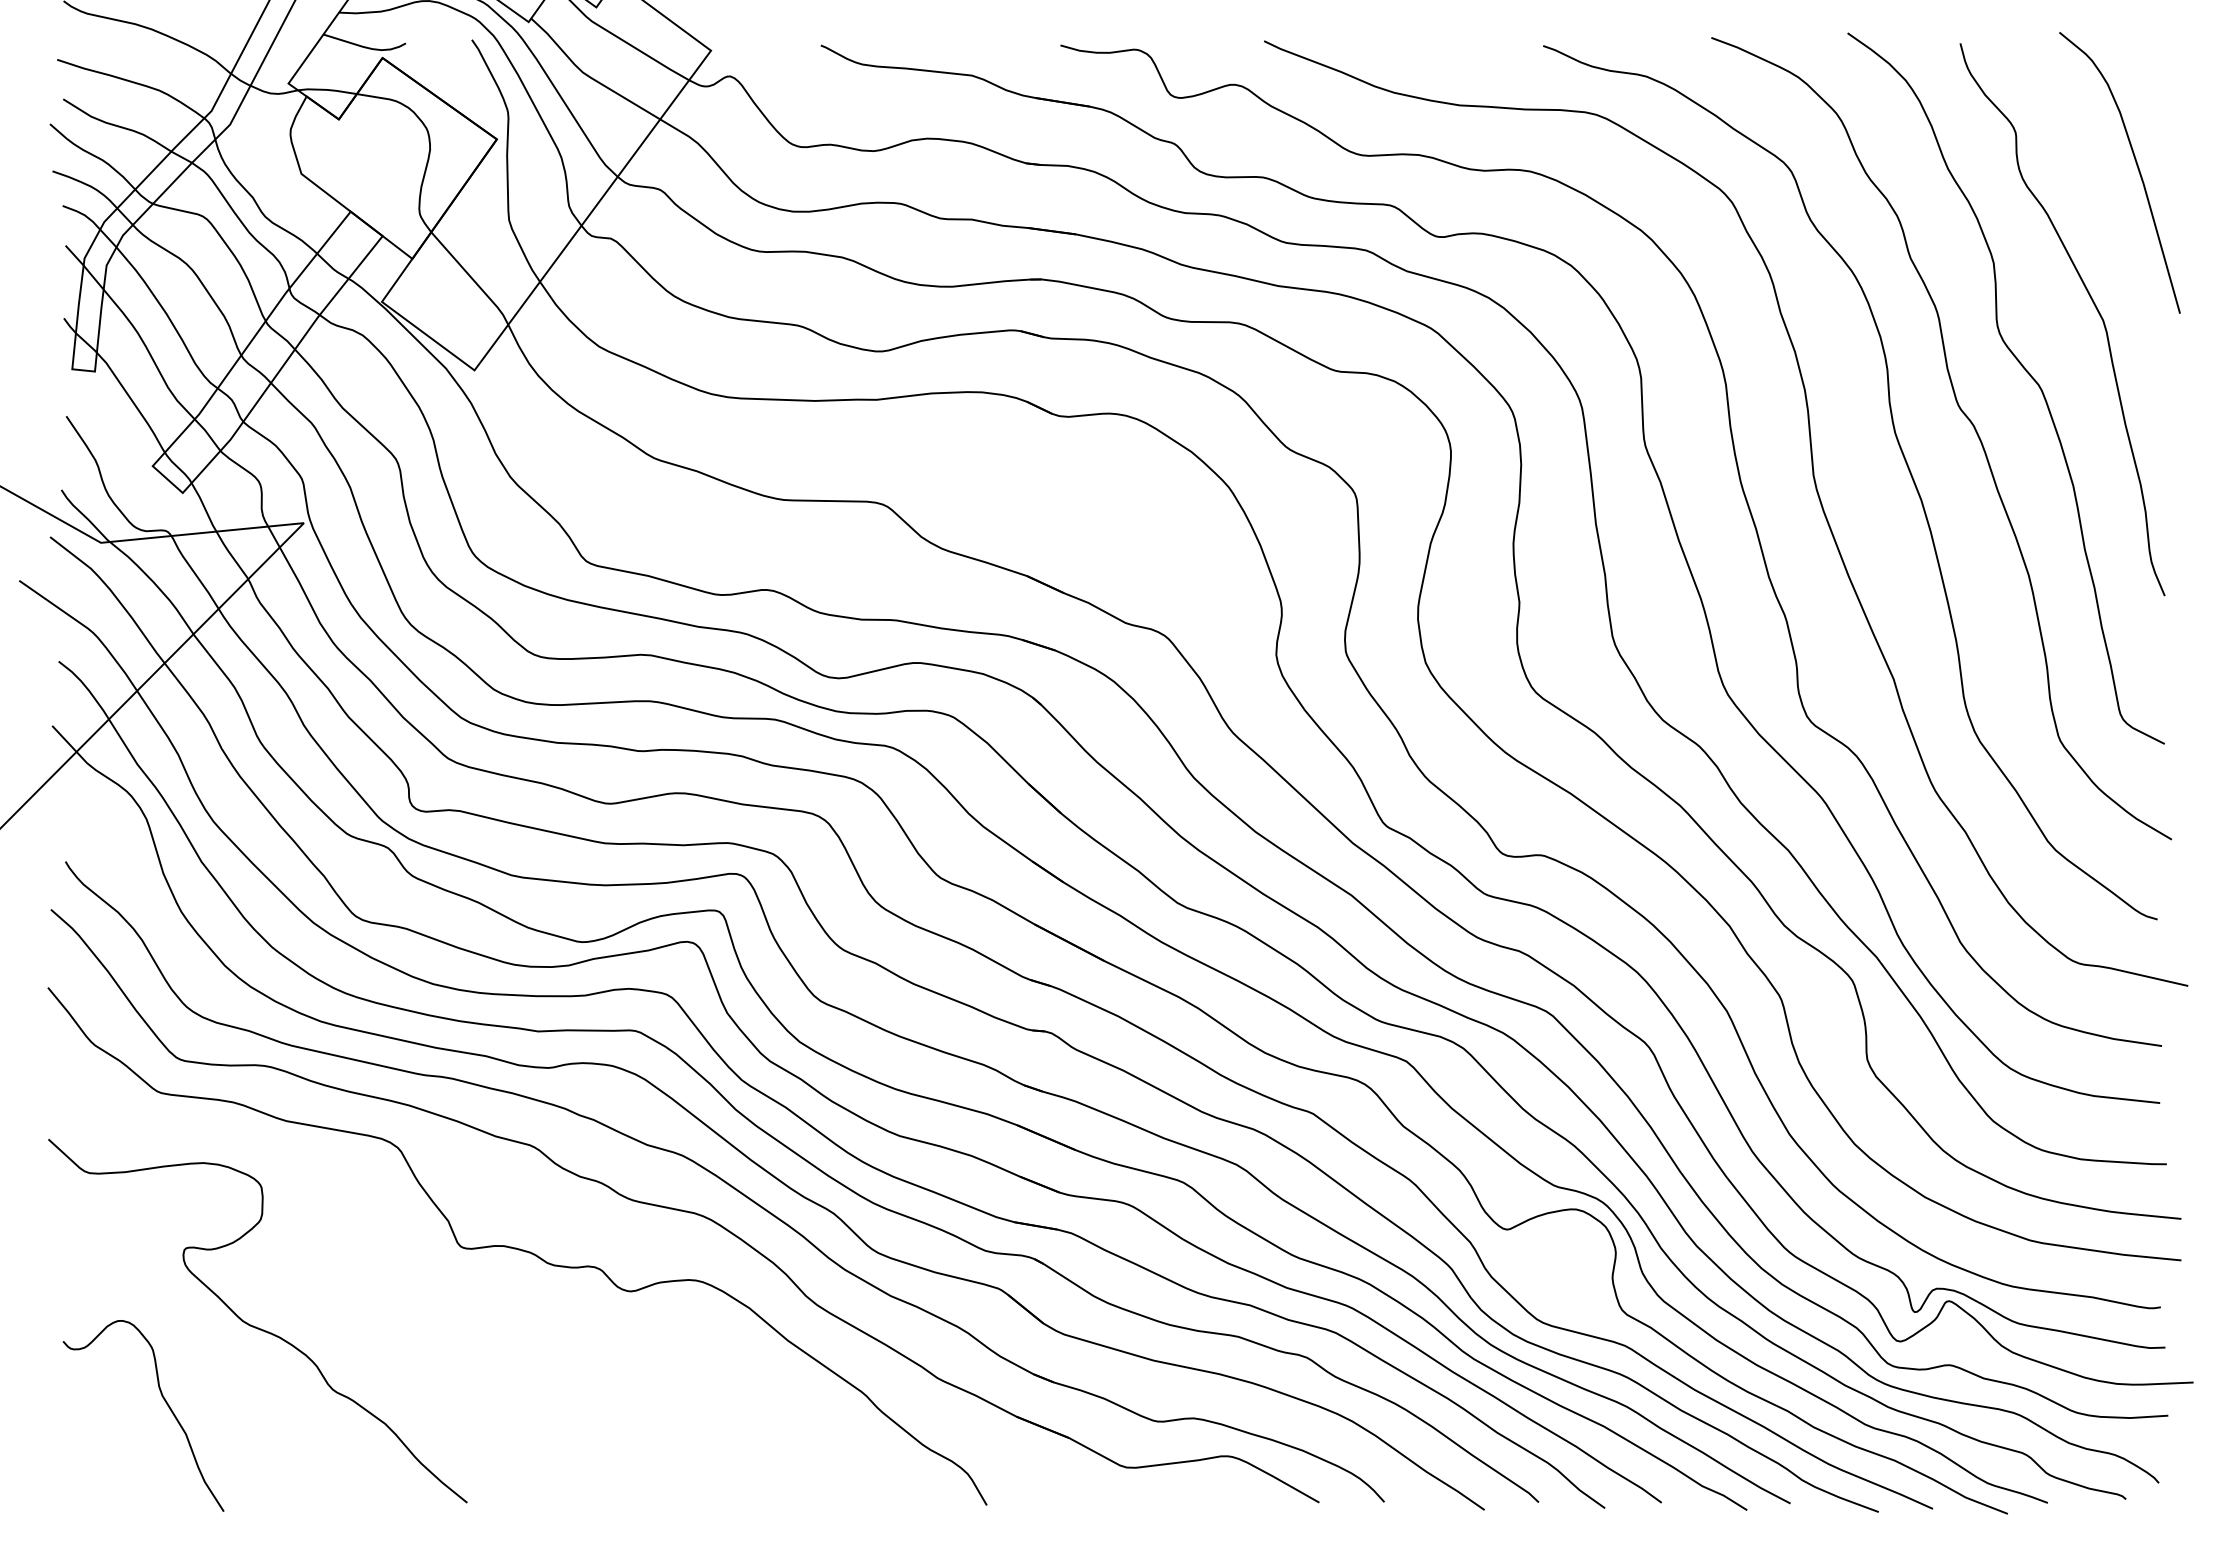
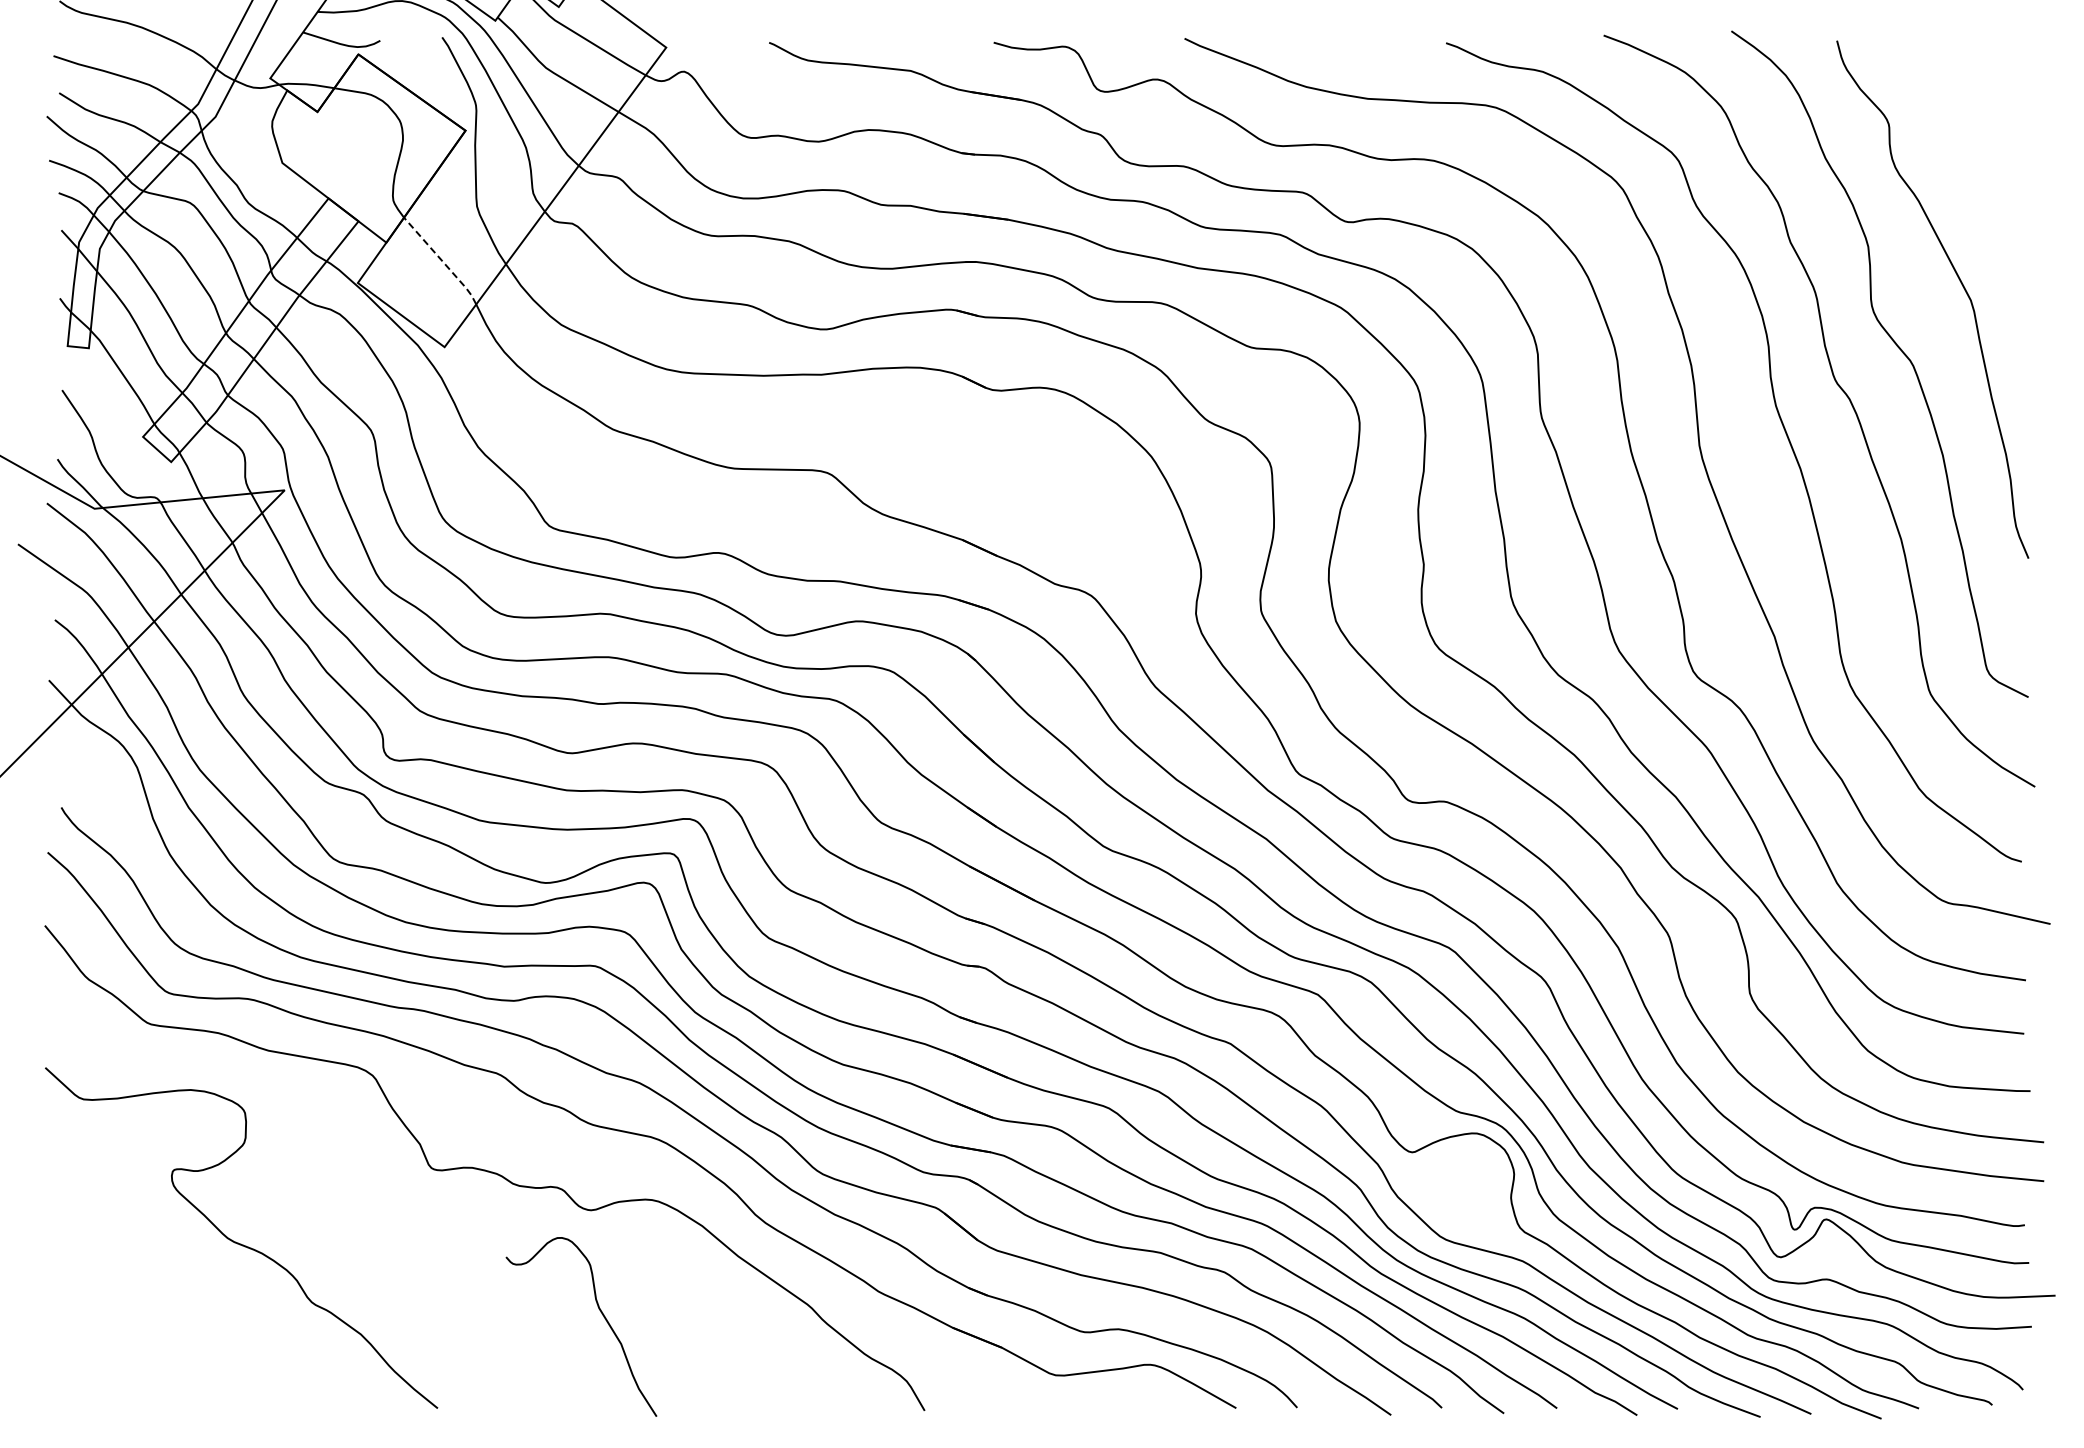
curve: (2136, 167) -> (2002, 157), removed
line: (472, 278) -> (442, 261), solid -> dashed
curve: (163, 1400) -> (600, 1312), moved

